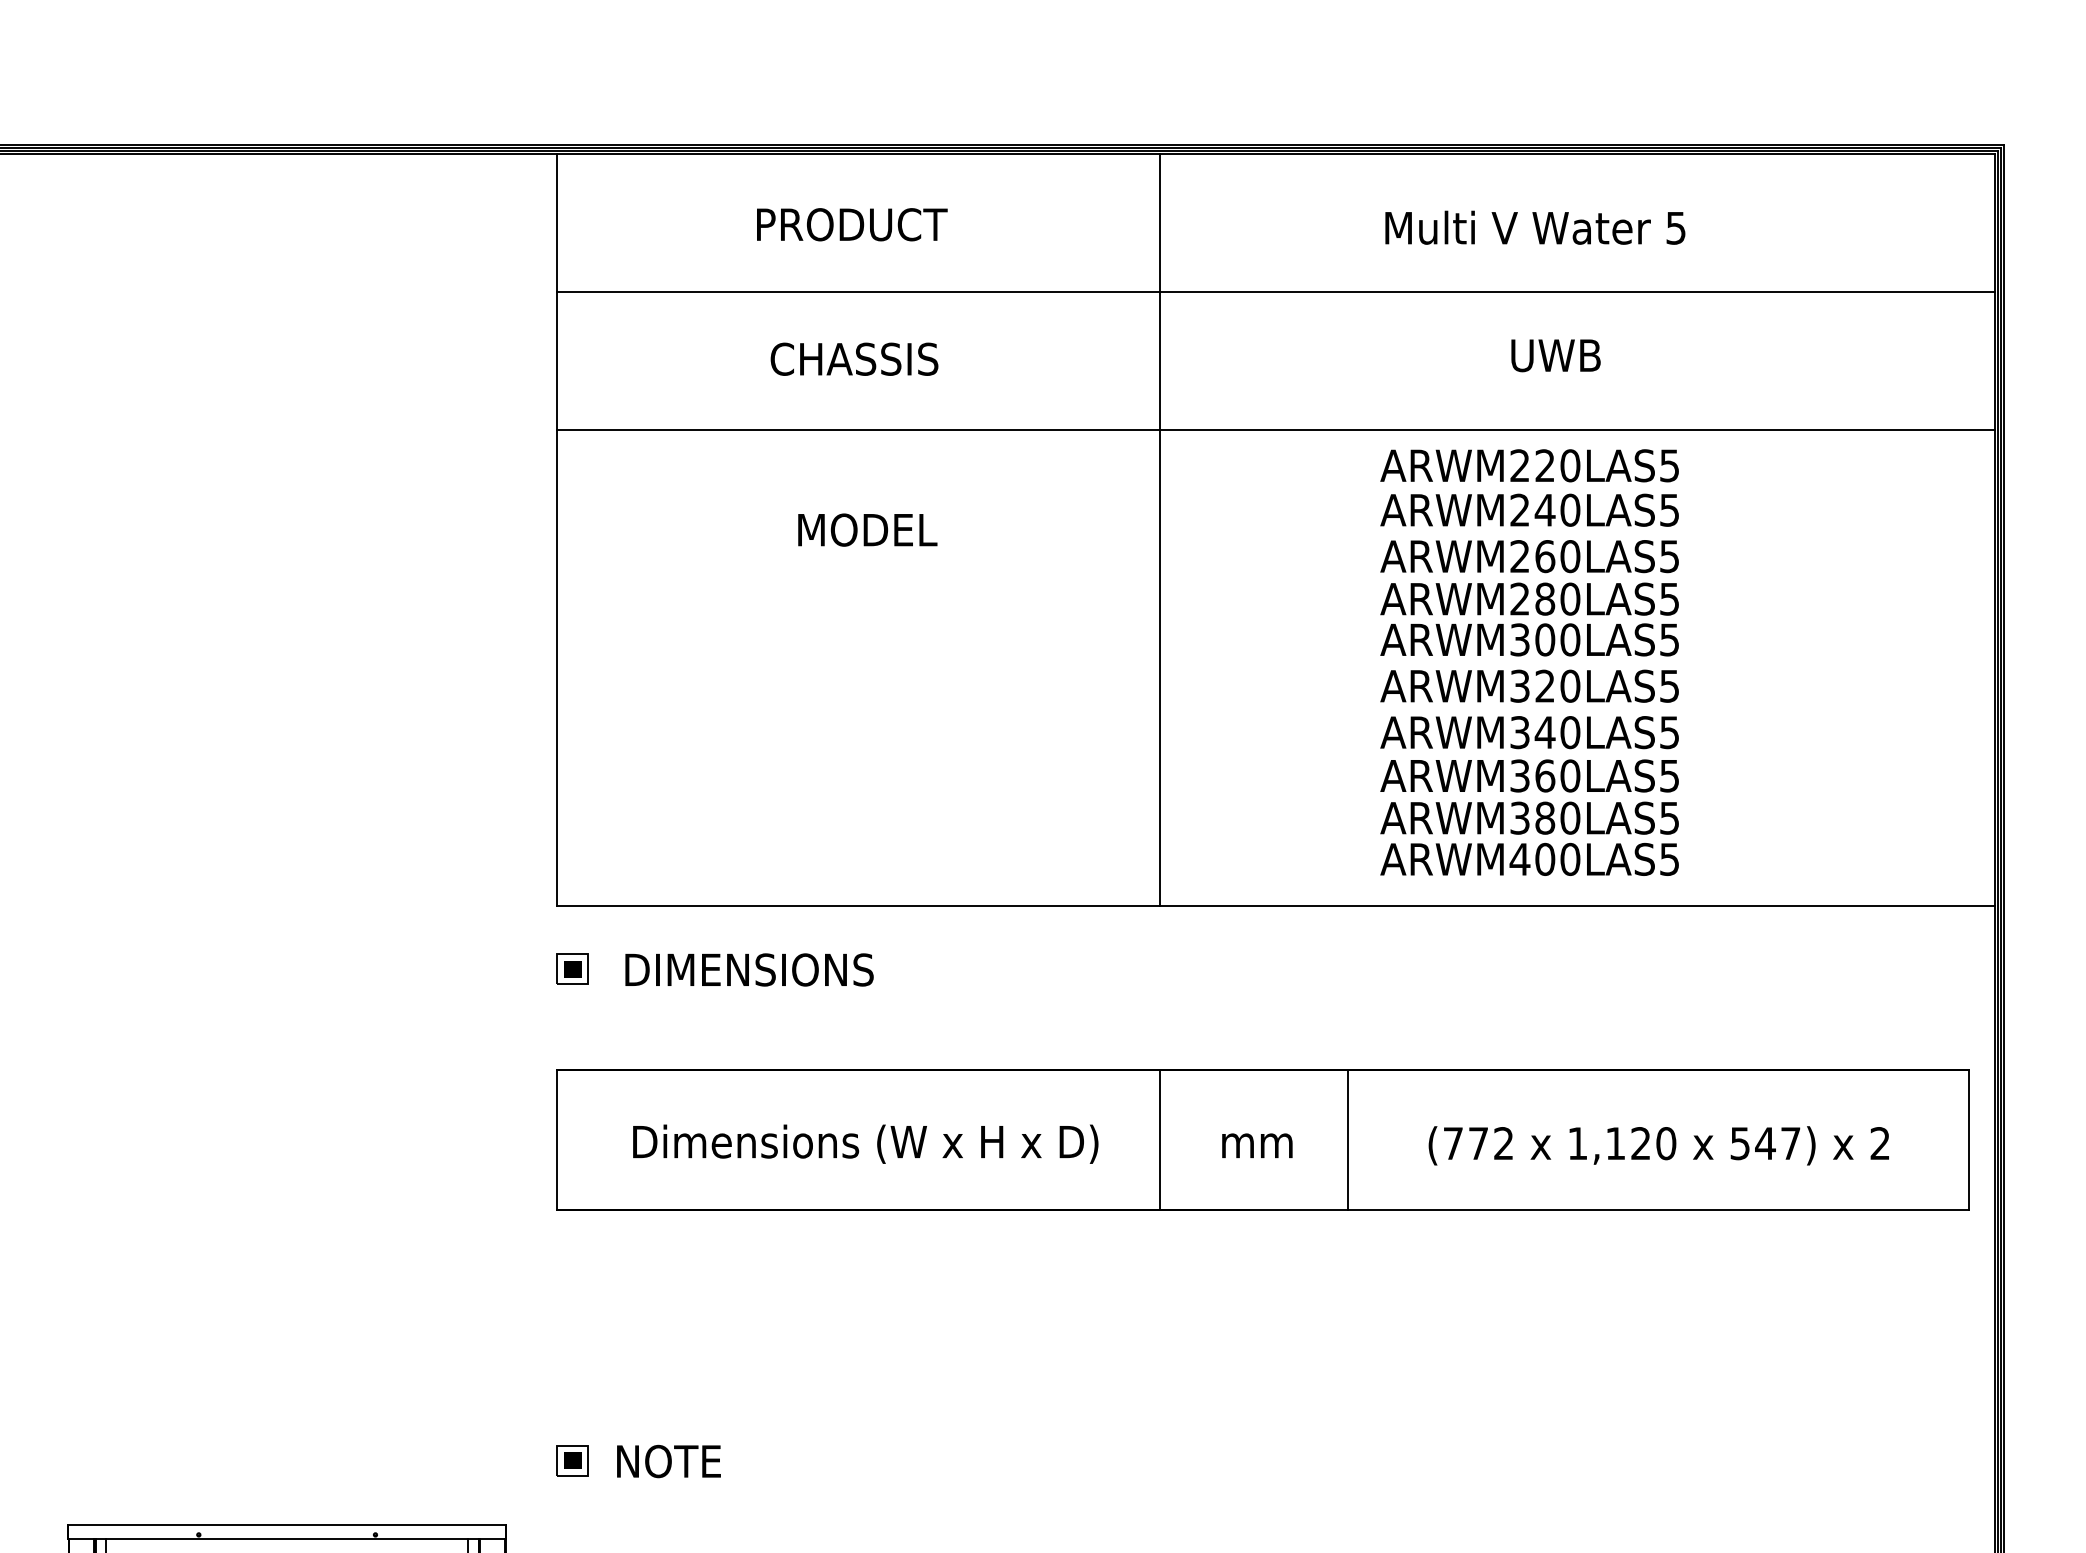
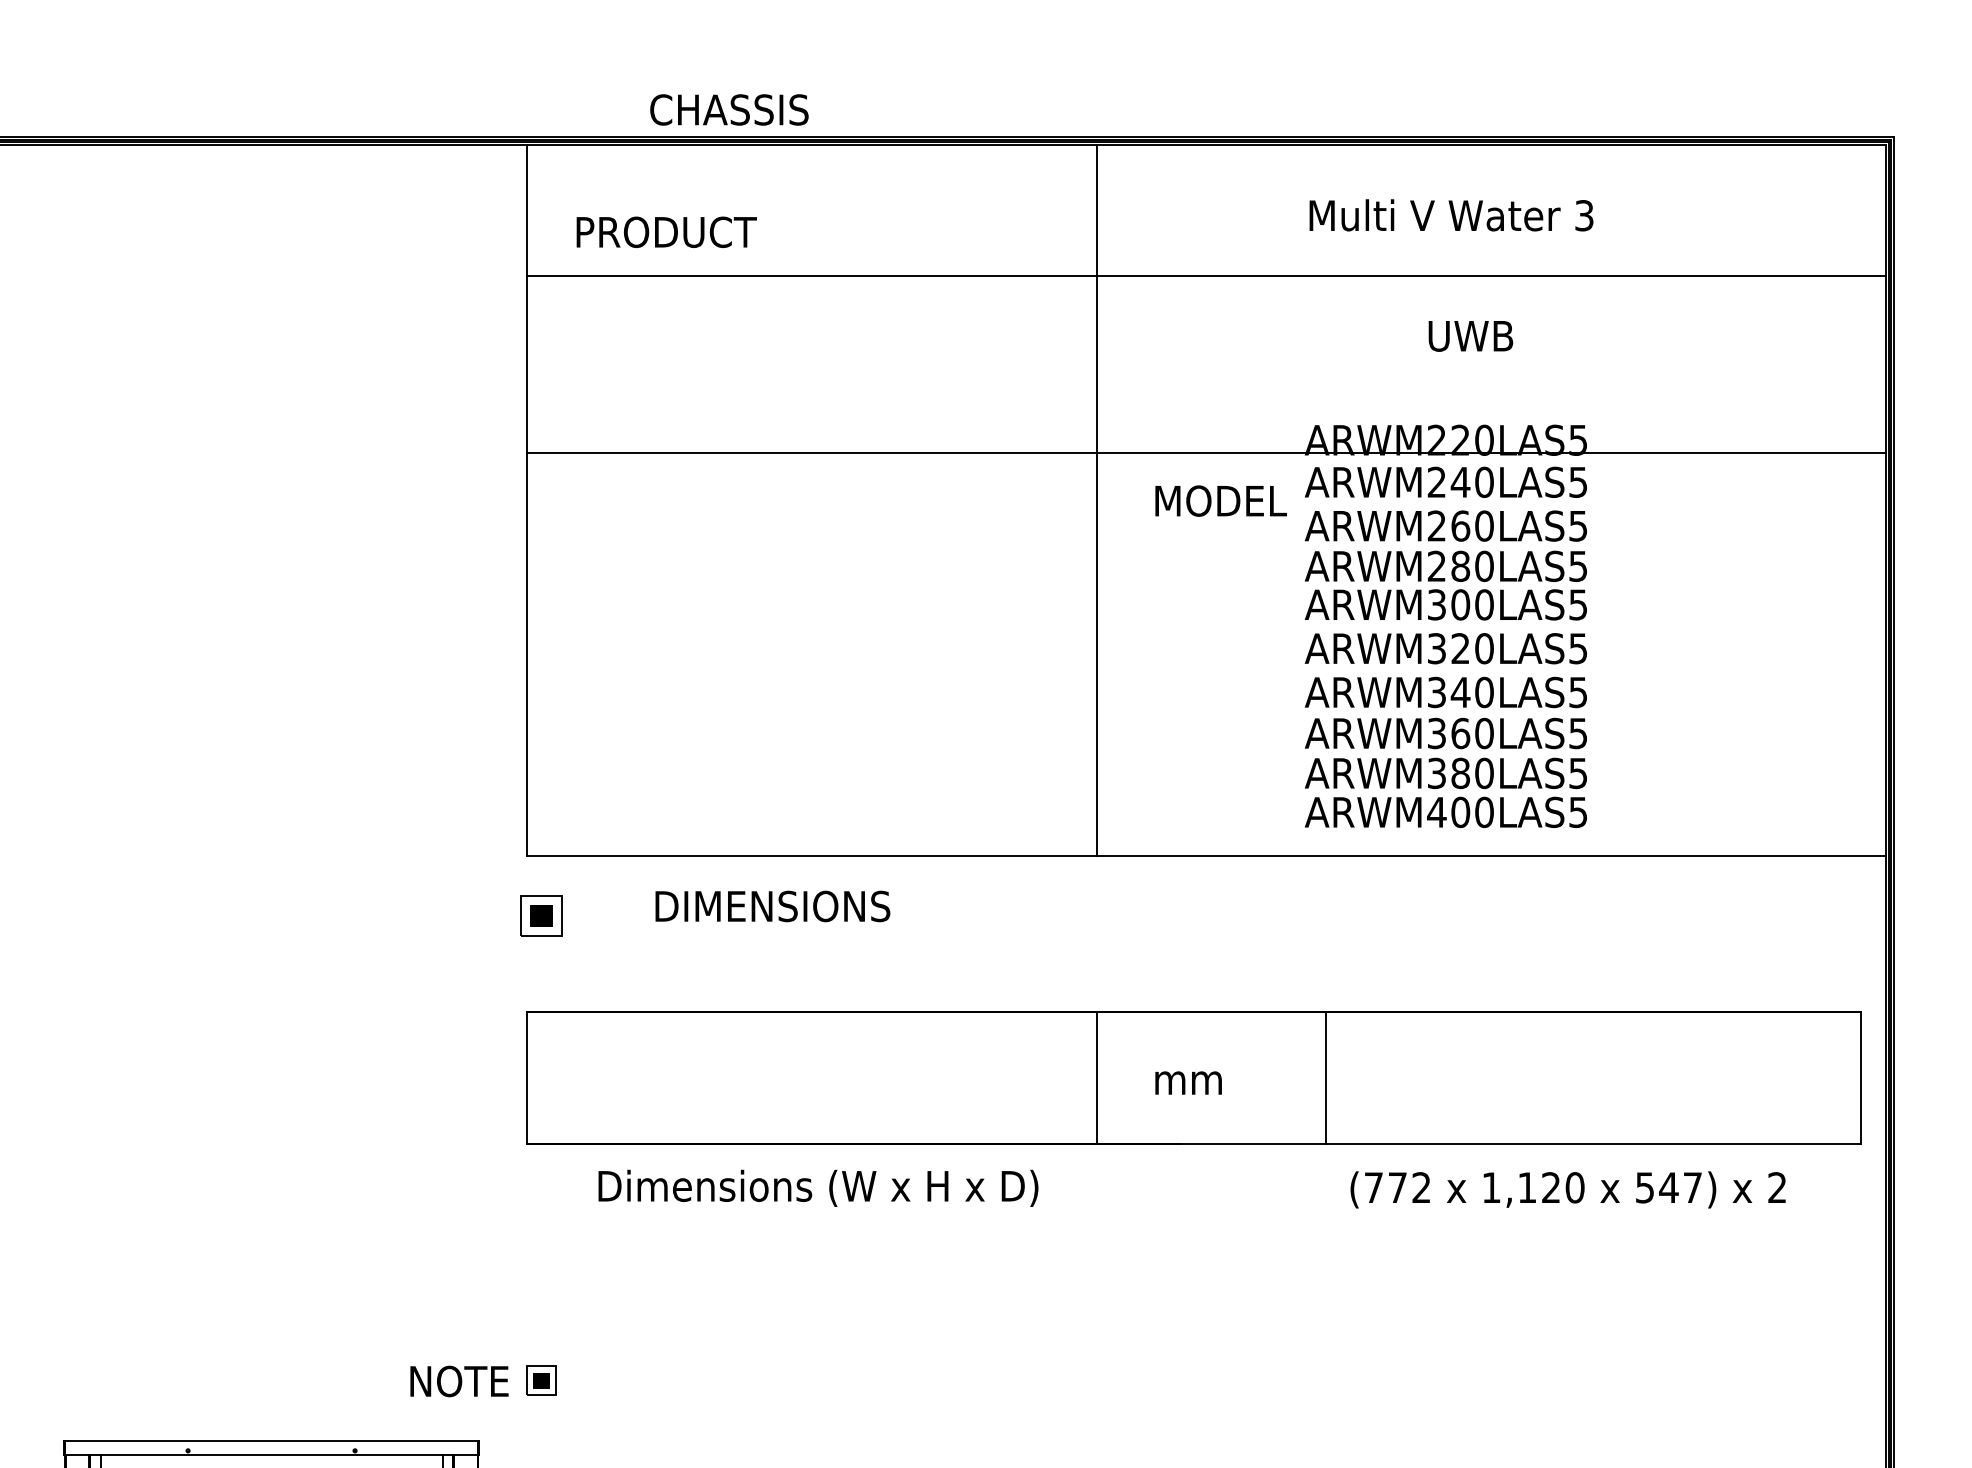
text: (852, 224) -> (666, 232), moved
text: (1676, 227) -> (1584, 215), 5 -> 3
text: (854, 358) -> (729, 109), moved
line: (1275, 429) -> (1205, 453), moved
text: (867, 529) -> (1220, 500), moved
part: (572, 968) -> (541, 915), size x1.4
text: (749, 969) -> (772, 906), moved
line: (1348, 1139) -> (1326, 1077), moved
text: (865, 1143) -> (818, 1187), moved
text: (1658, 1145) -> (1567, 1189), moved
text: (668, 1461) -> (459, 1381), moved

